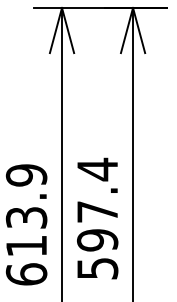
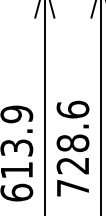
text: (97, 218) -> (72, 148), 597.4 -> 728.6

